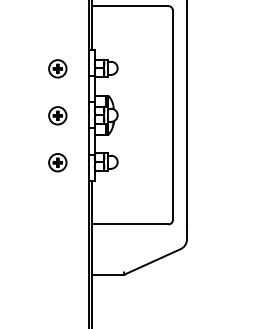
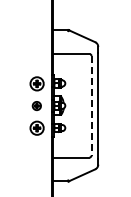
part: (57, 68) -> (36, 83), size x1.6
line: (172, 114) -> (91, 105), solid -> dashed
part: (57, 163) -> (36, 128), size x1.6

